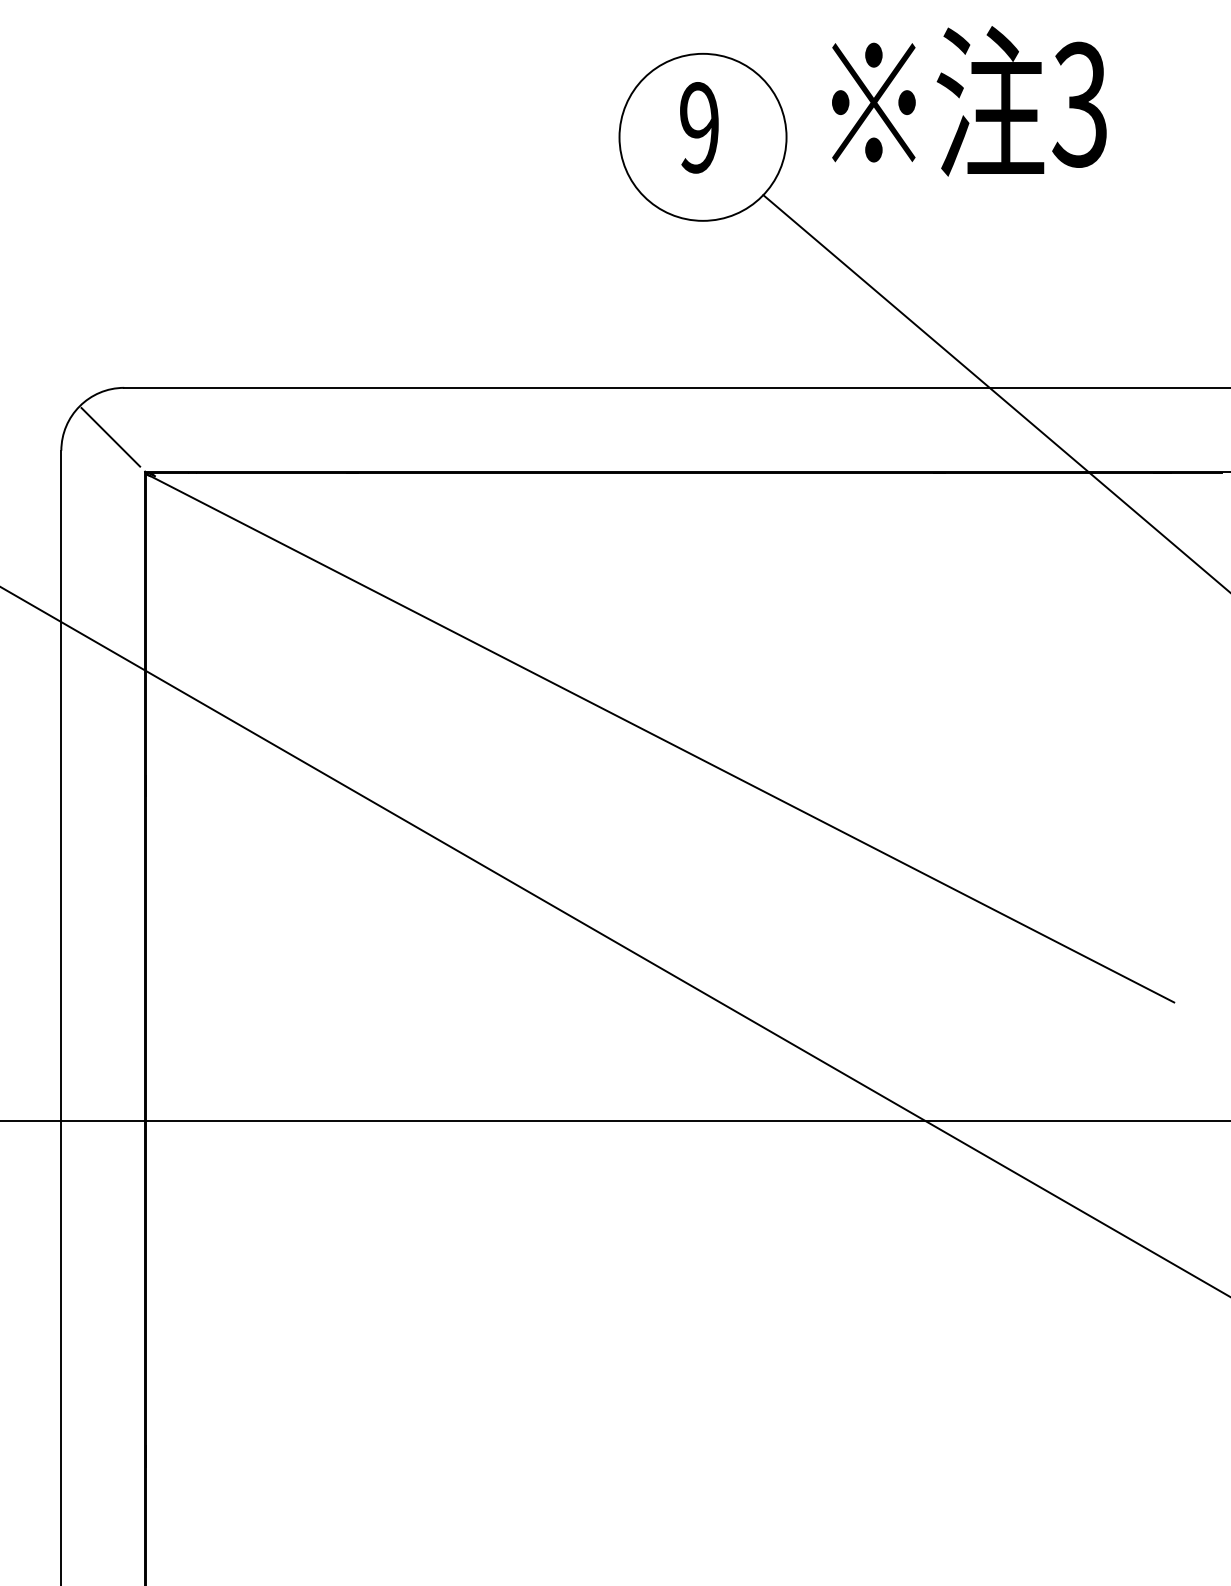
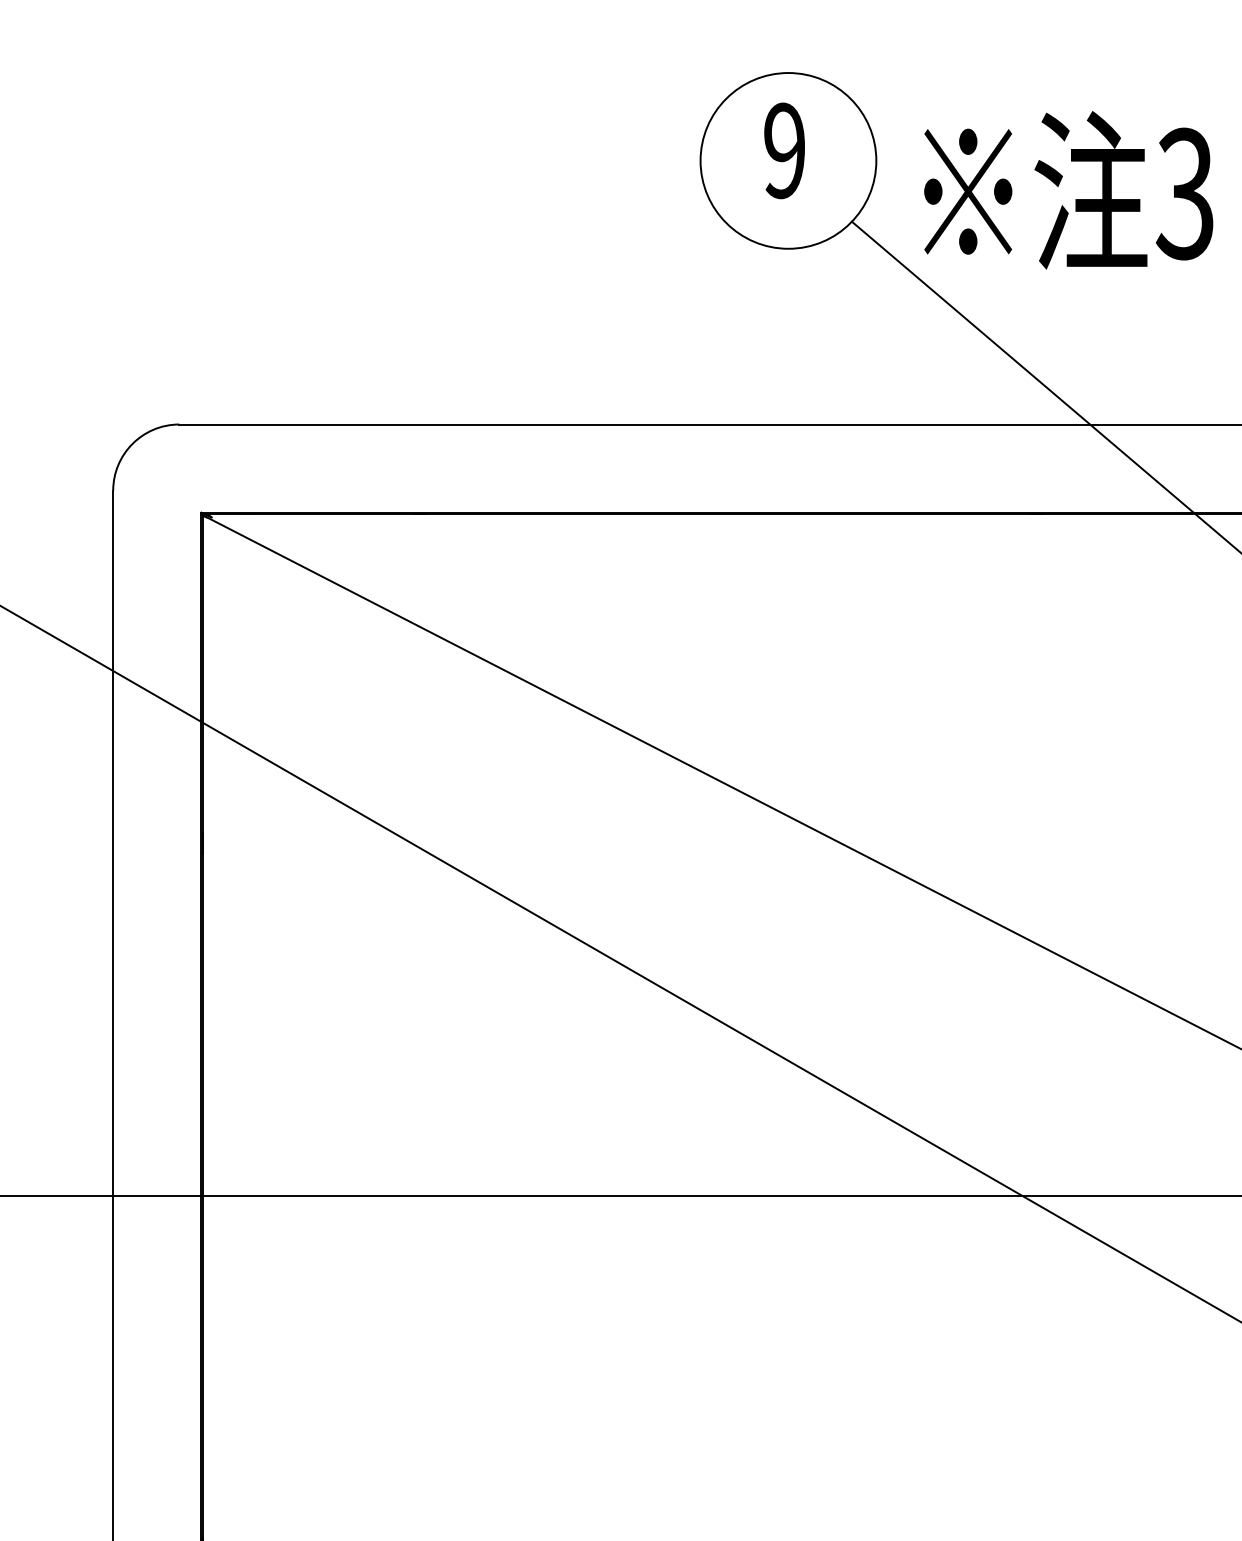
text: (969, 101) -> (1068, 190), moved
line: (110, 437) -> (164, 476), removed

